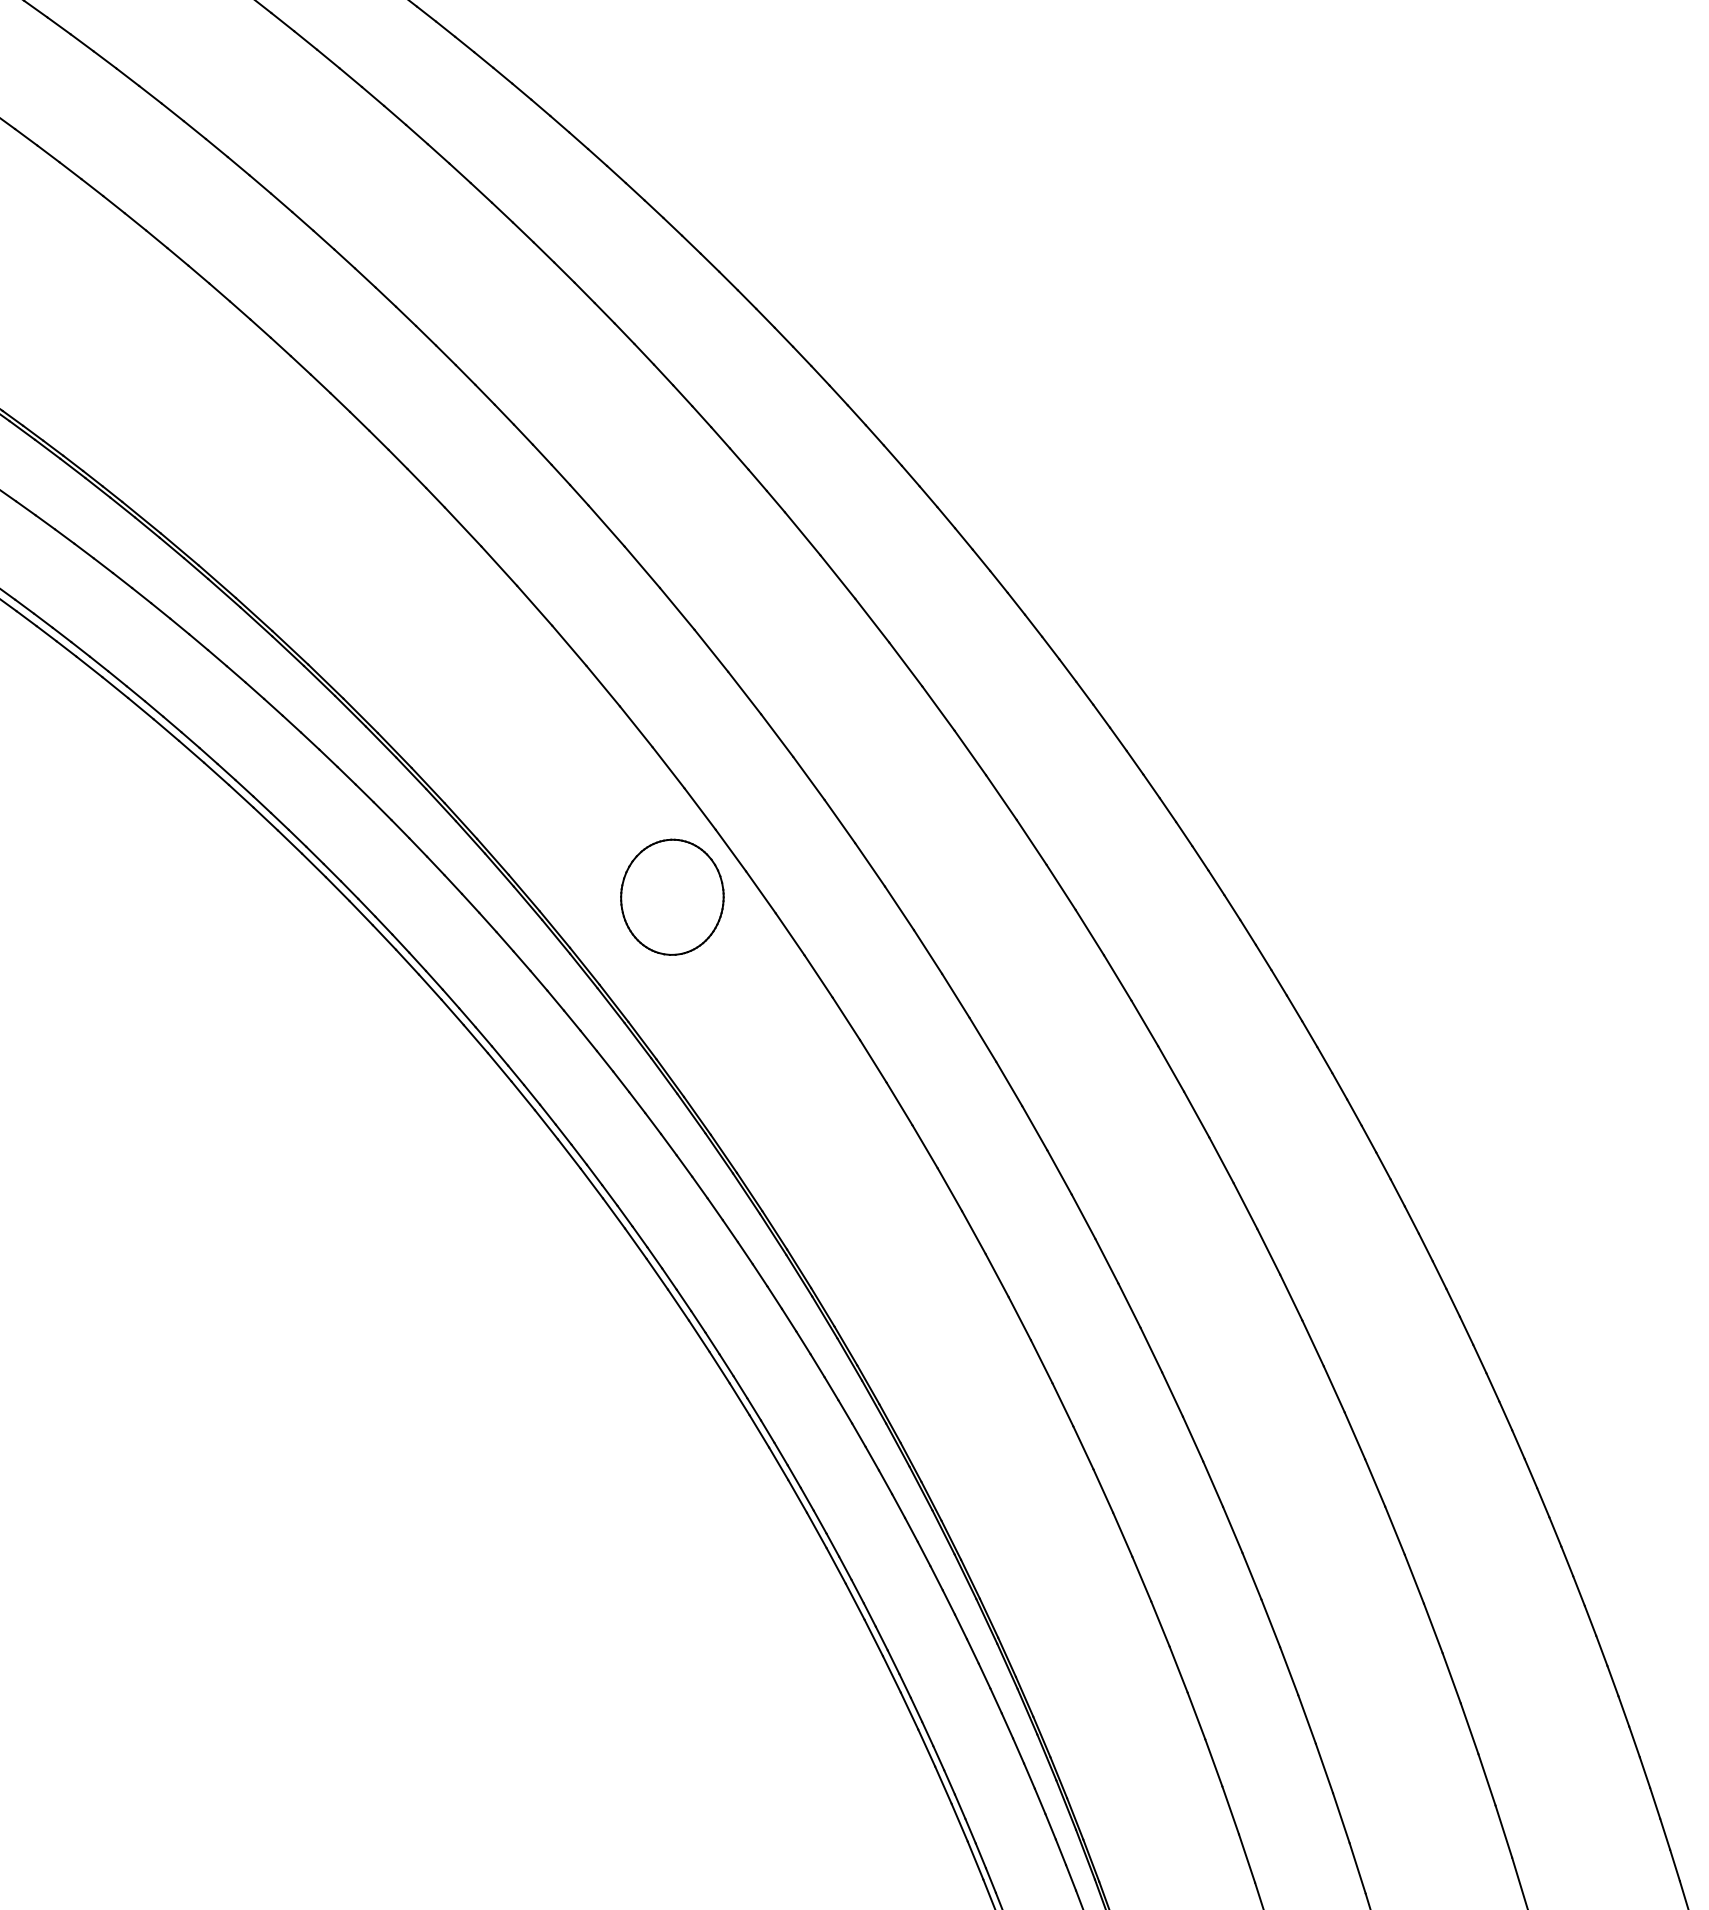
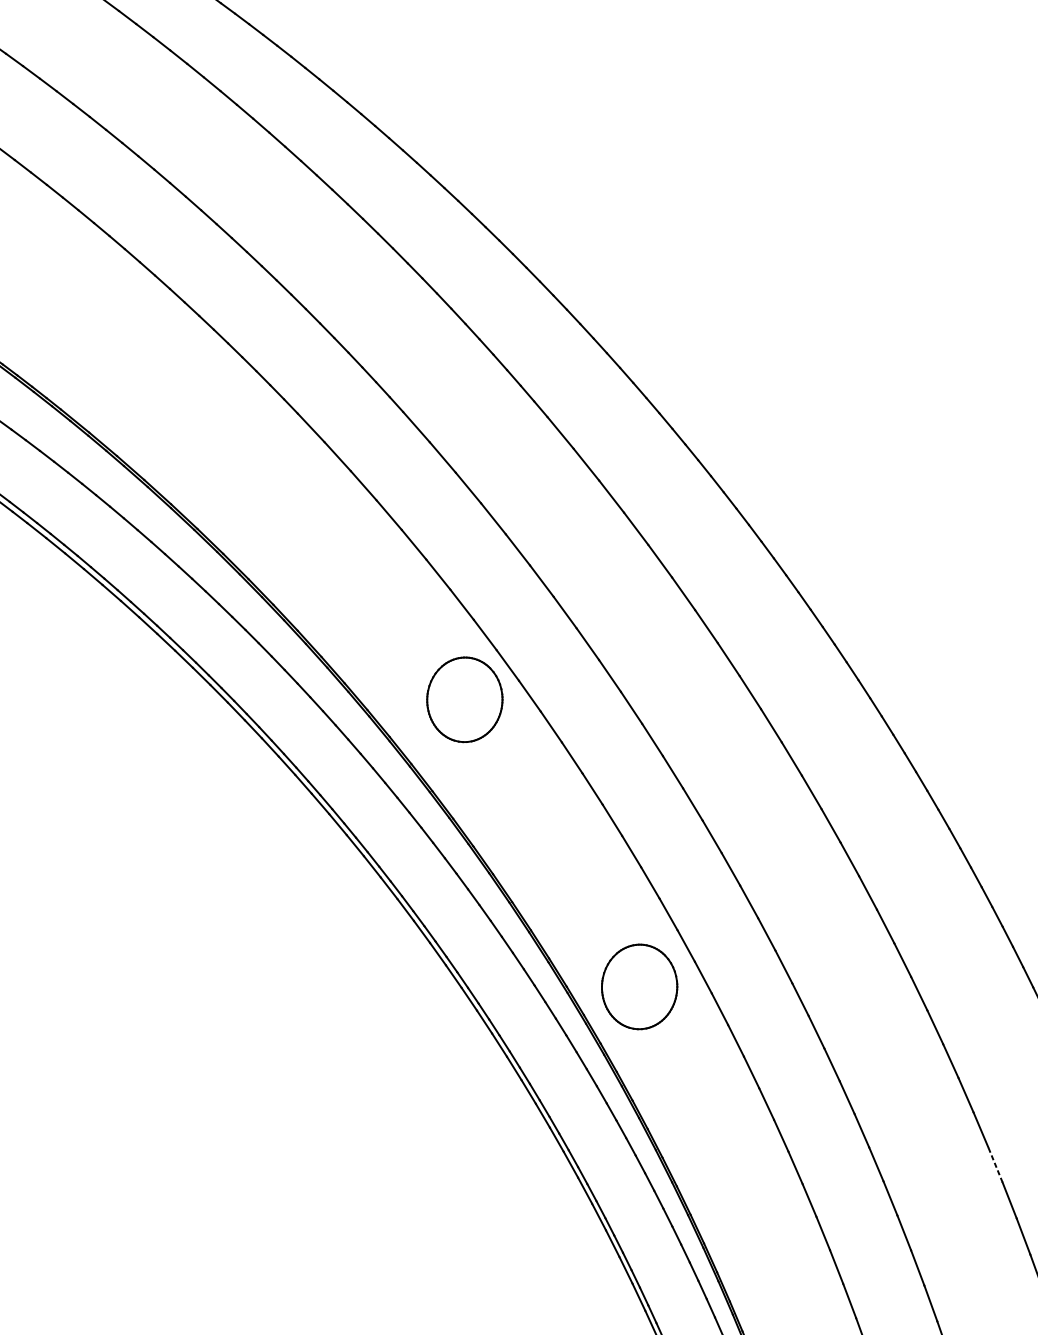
part: (910, 1287) -> (639, 986), added
line: (1395, 1530) -> (995, 1164), solid -> dashed

